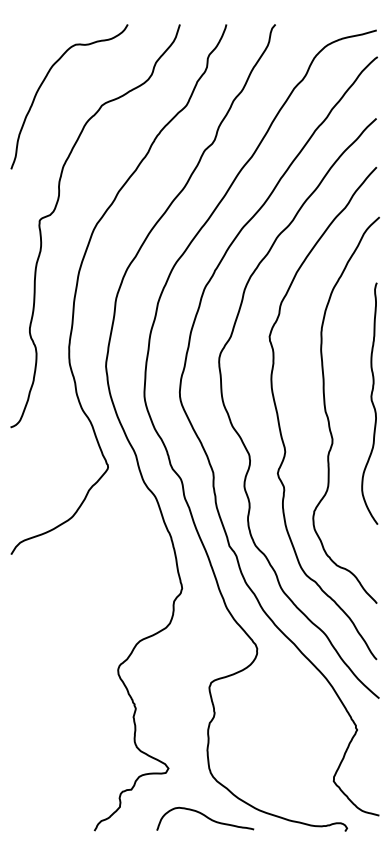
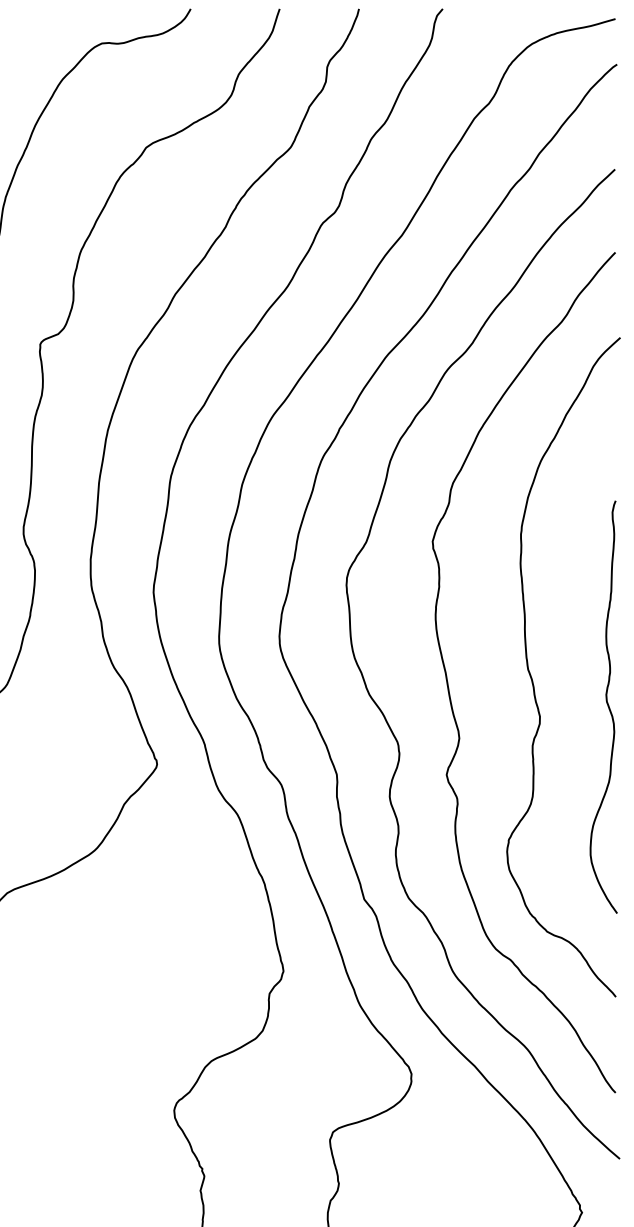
curve: (371, 403) -> (606, 706), moved

